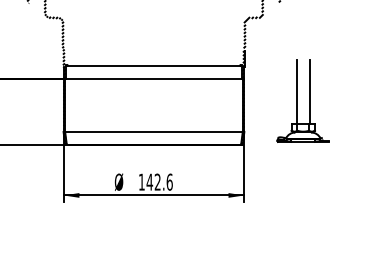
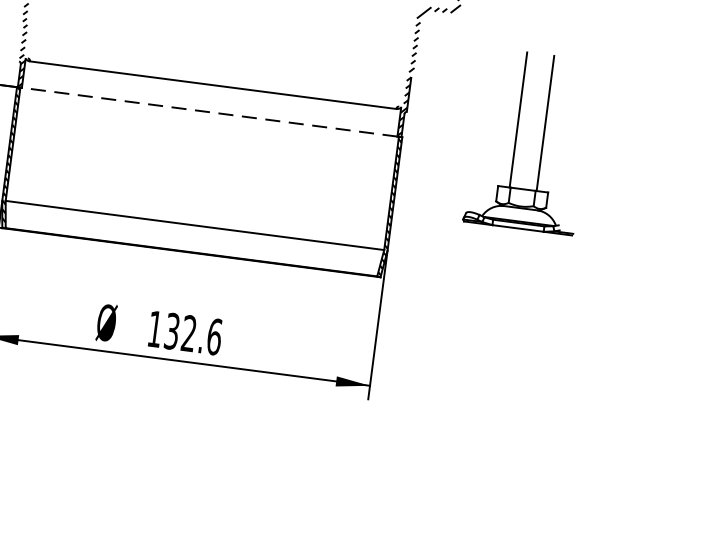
line: (153, 78) -> (208, 111), solid -> dashed
part: (302, 100) -> (527, 139), moved
text: (149, 181) -> (171, 329), 142.6 -> 132.6

